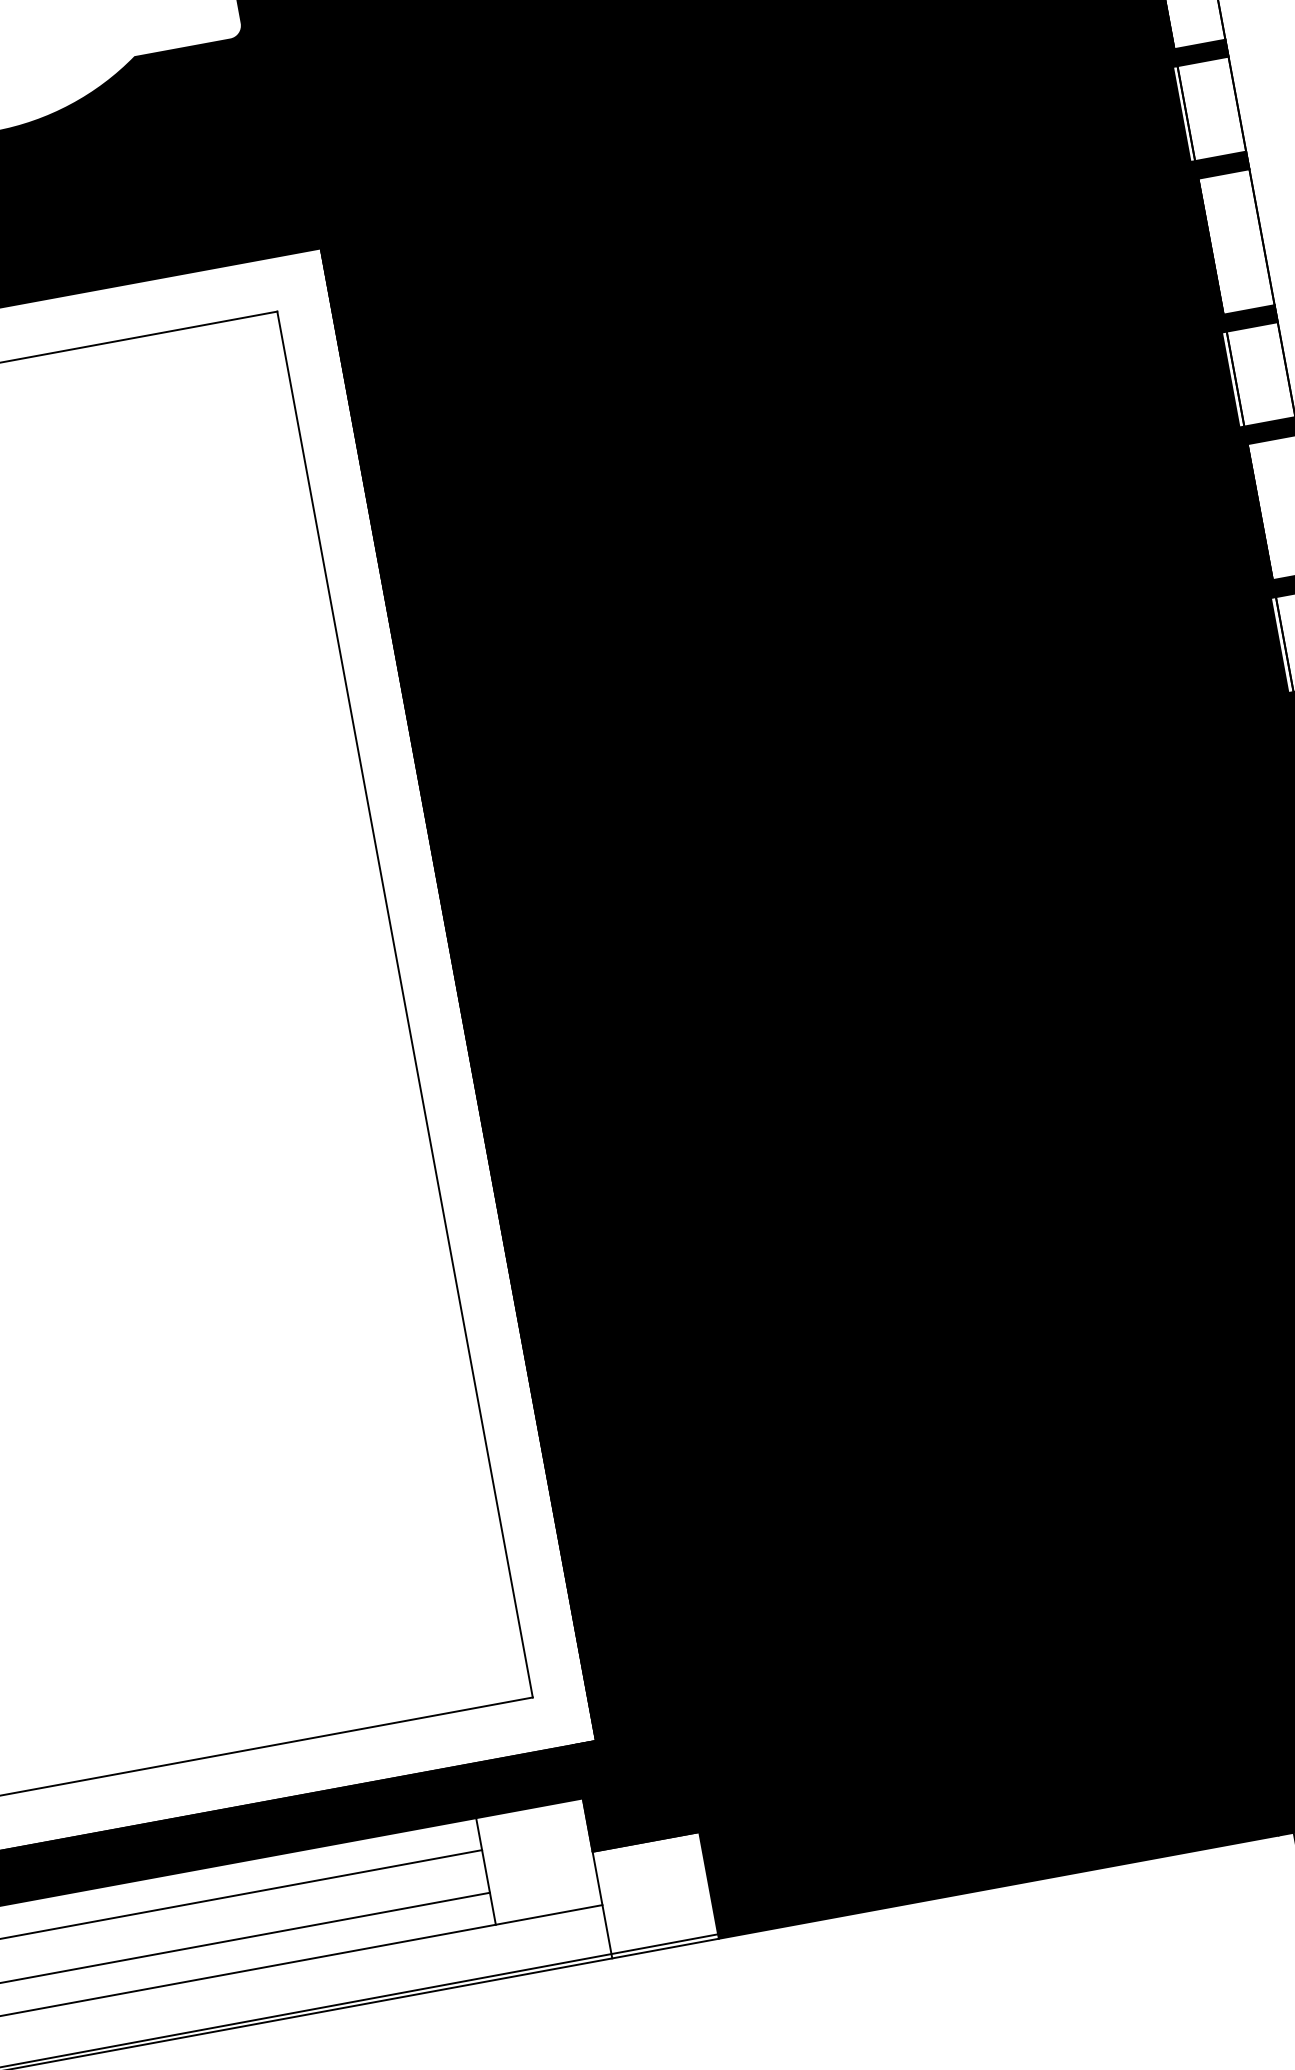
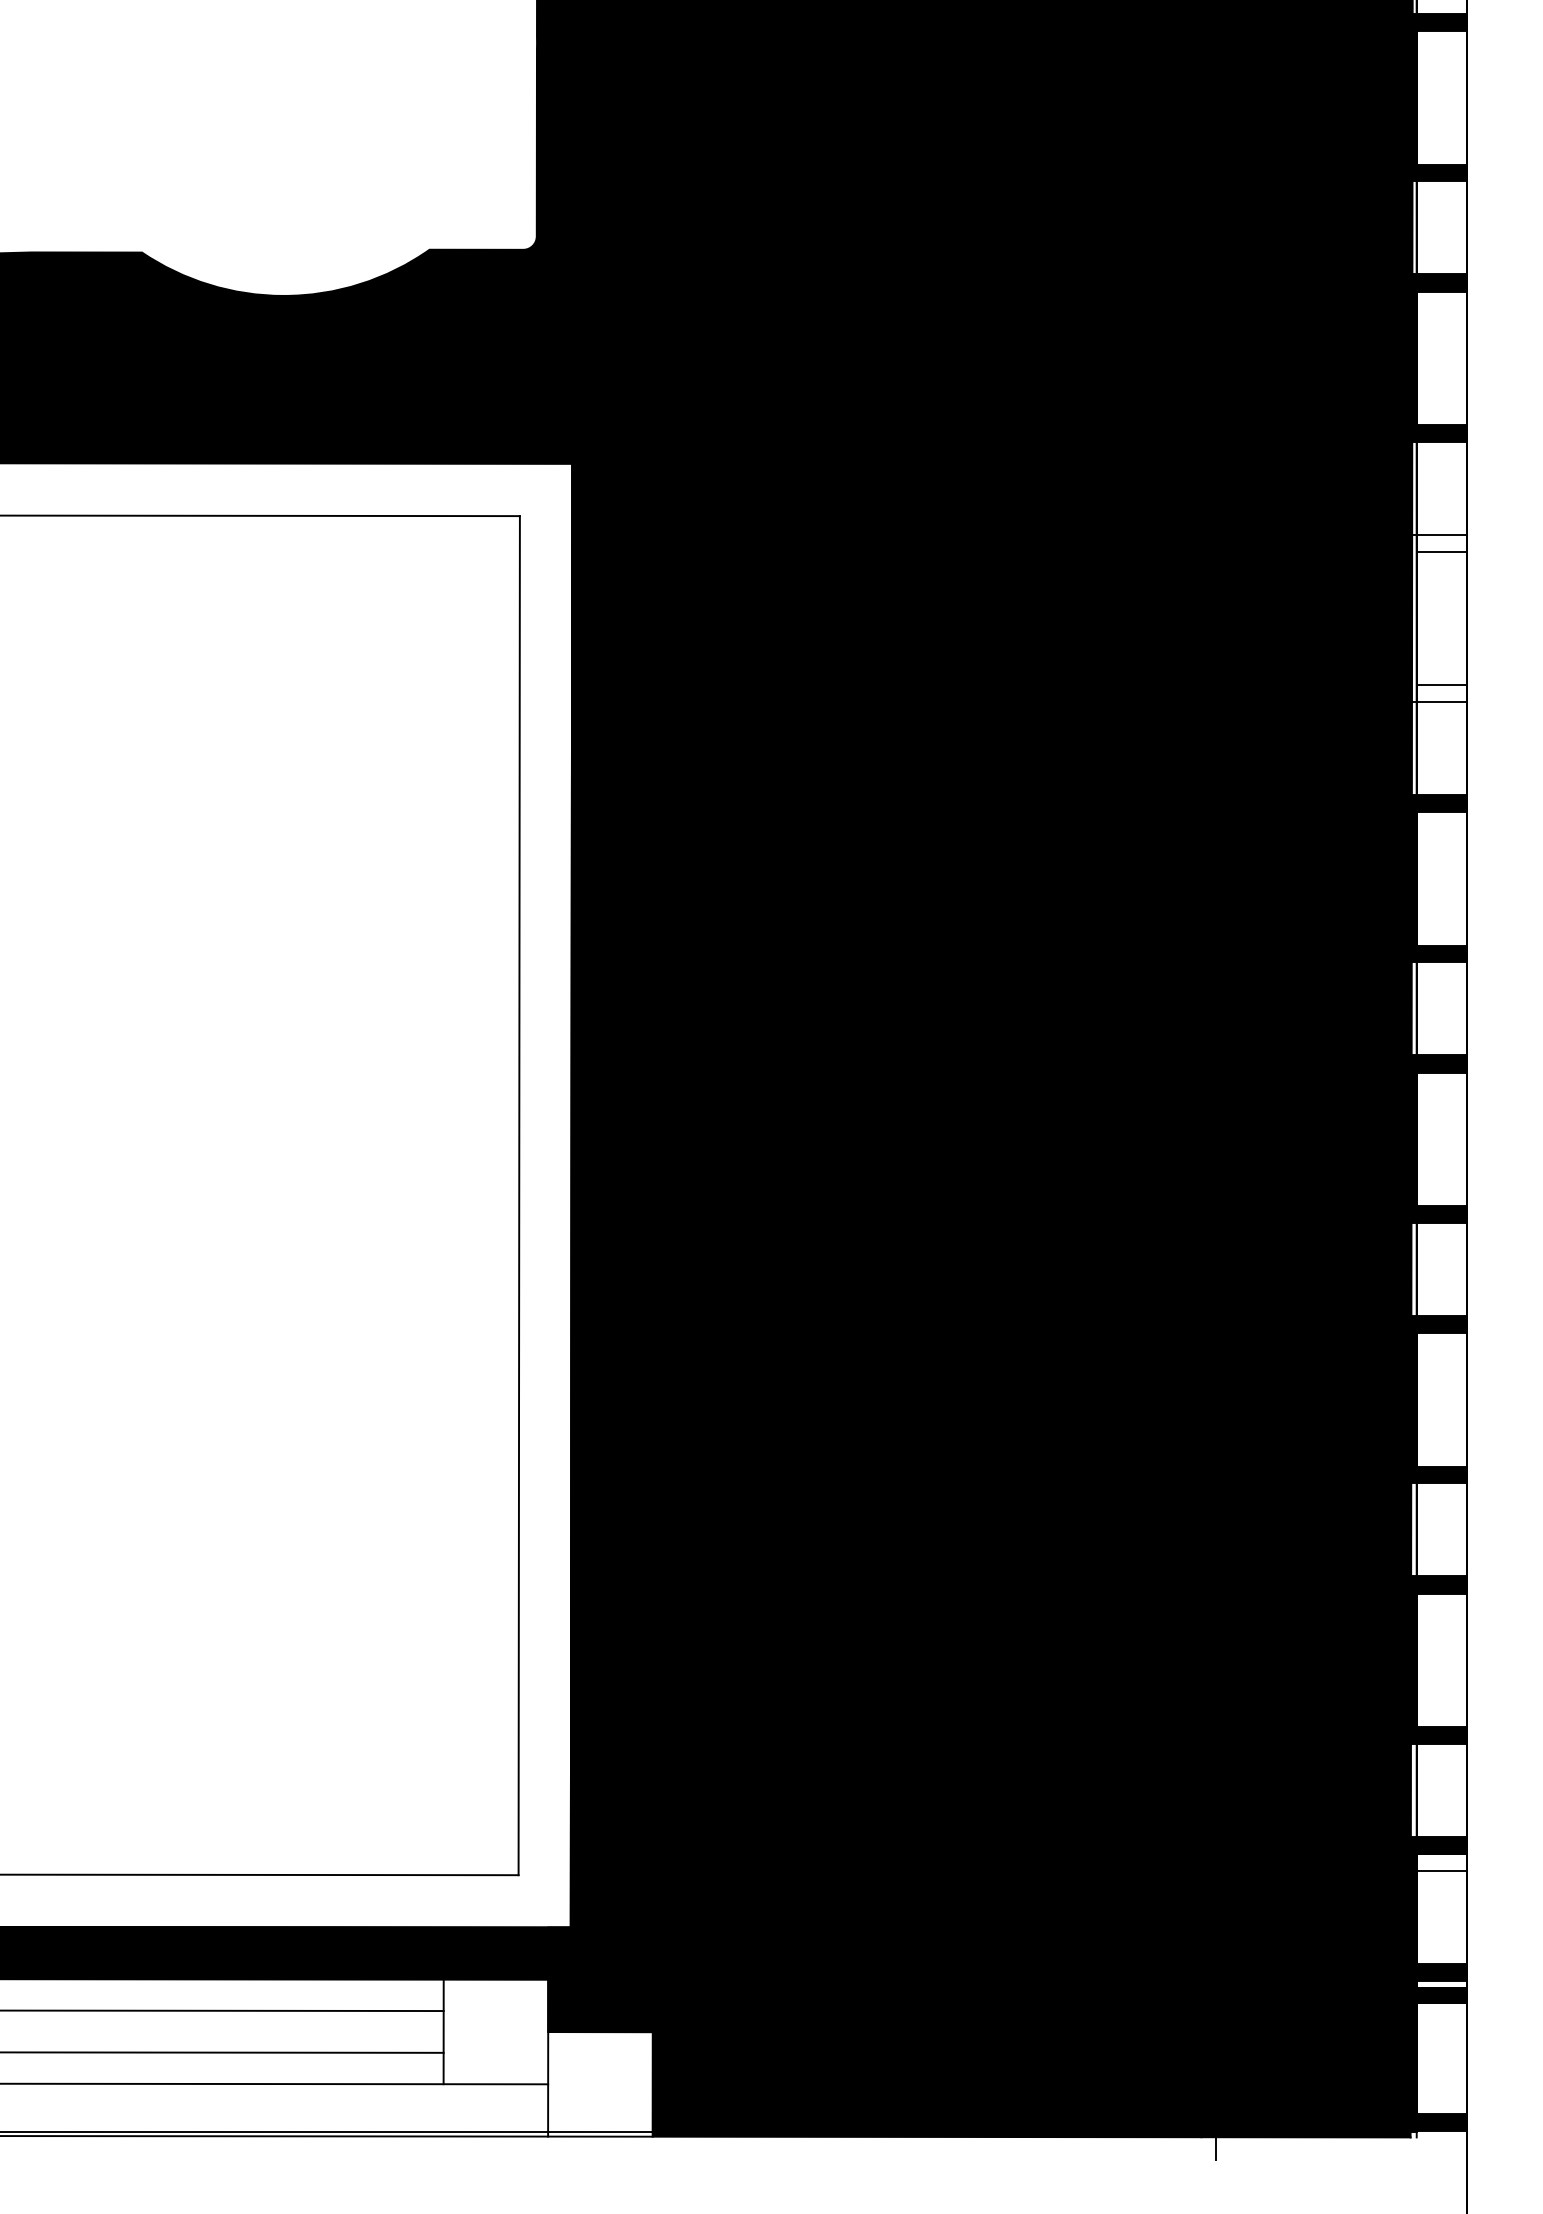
fill: (1227, 242) -> (1433, 617), removed

